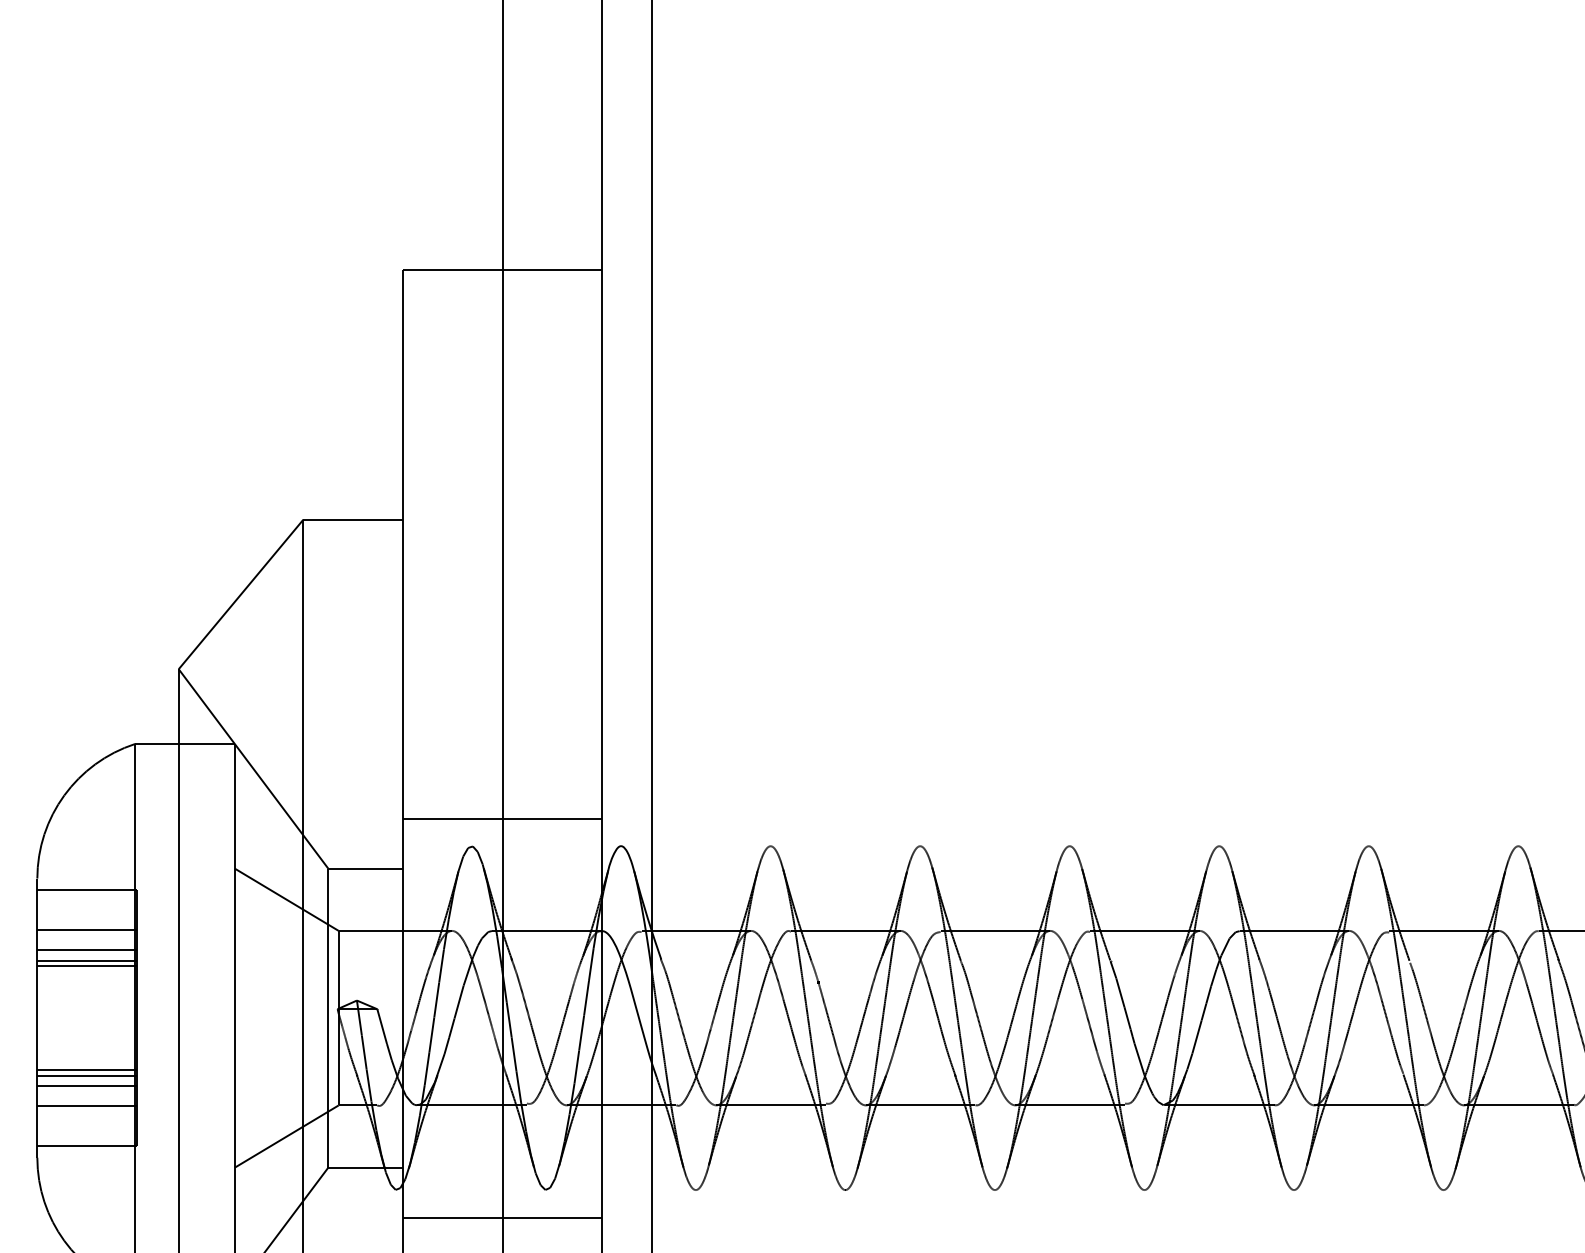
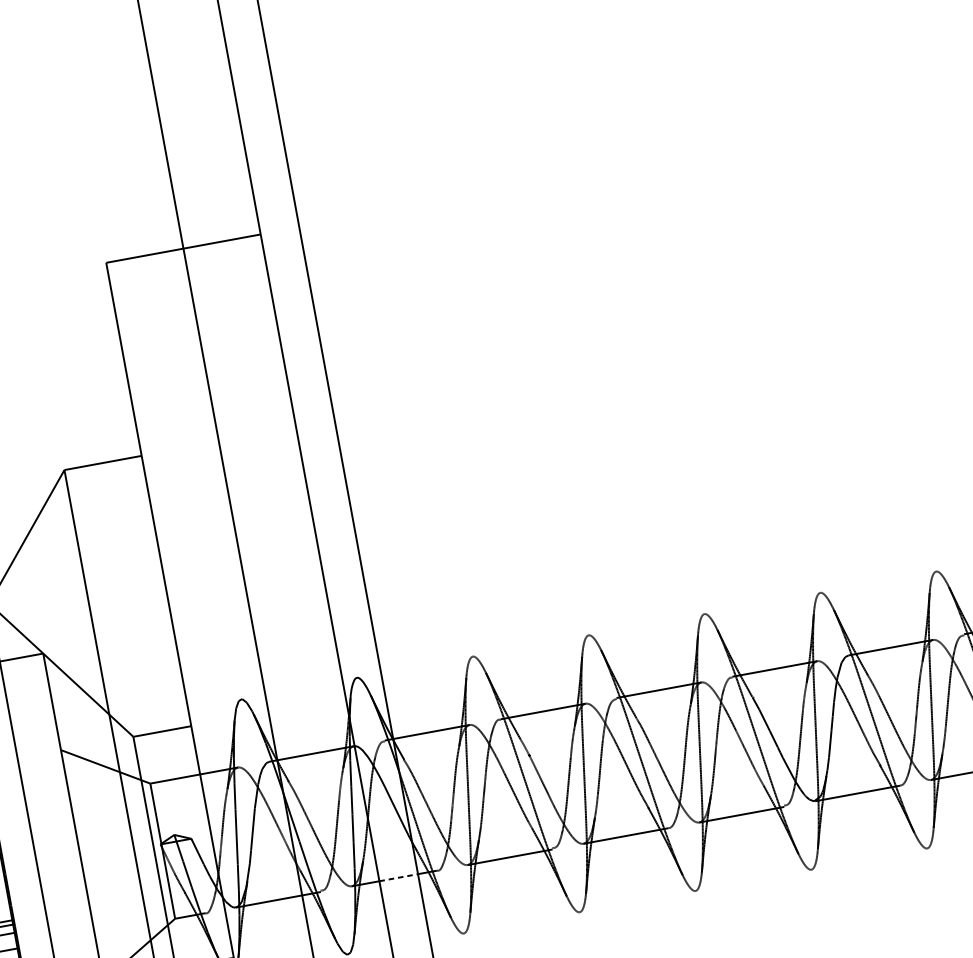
line: (502, 818) -> (261, 673), removed
line: (627, 1105) -> (398, 877), solid -> dashed

